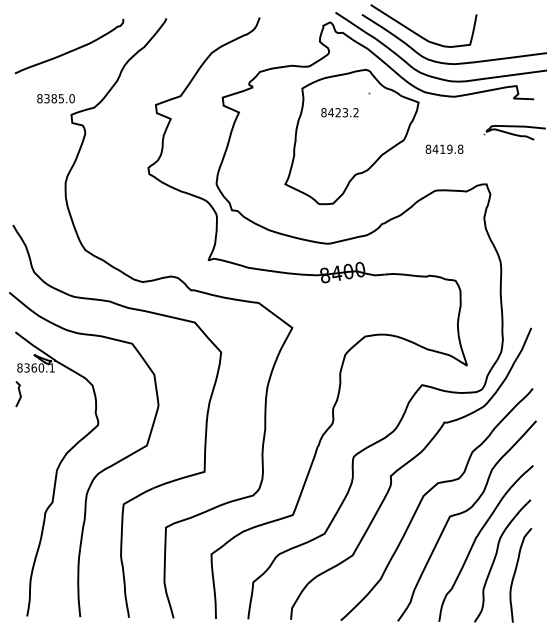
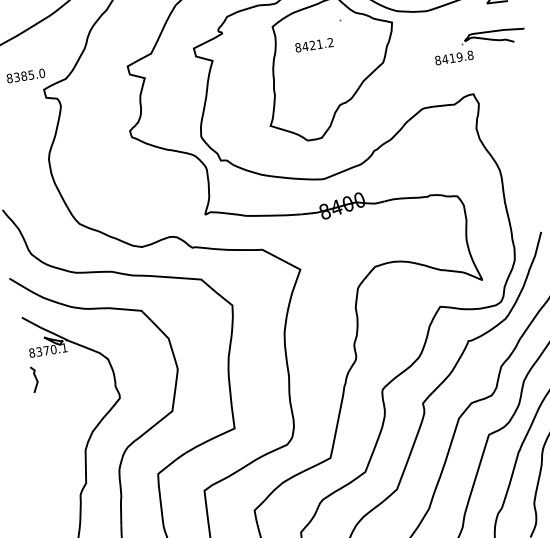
text: (345, 112) -> (319, 44), 8423.2 -> 8421.2
text: (444, 148) -> (454, 57), moved
text: (34, 367) -> (46, 350), 8360.1 -> 8370.1

